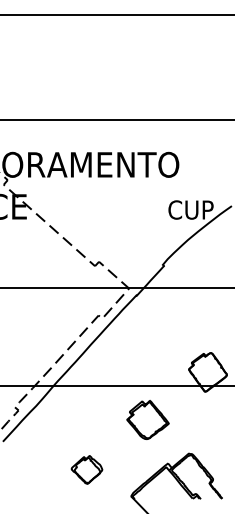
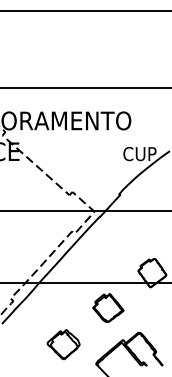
part: (86, 469) -> (63, 344), size x1.43

